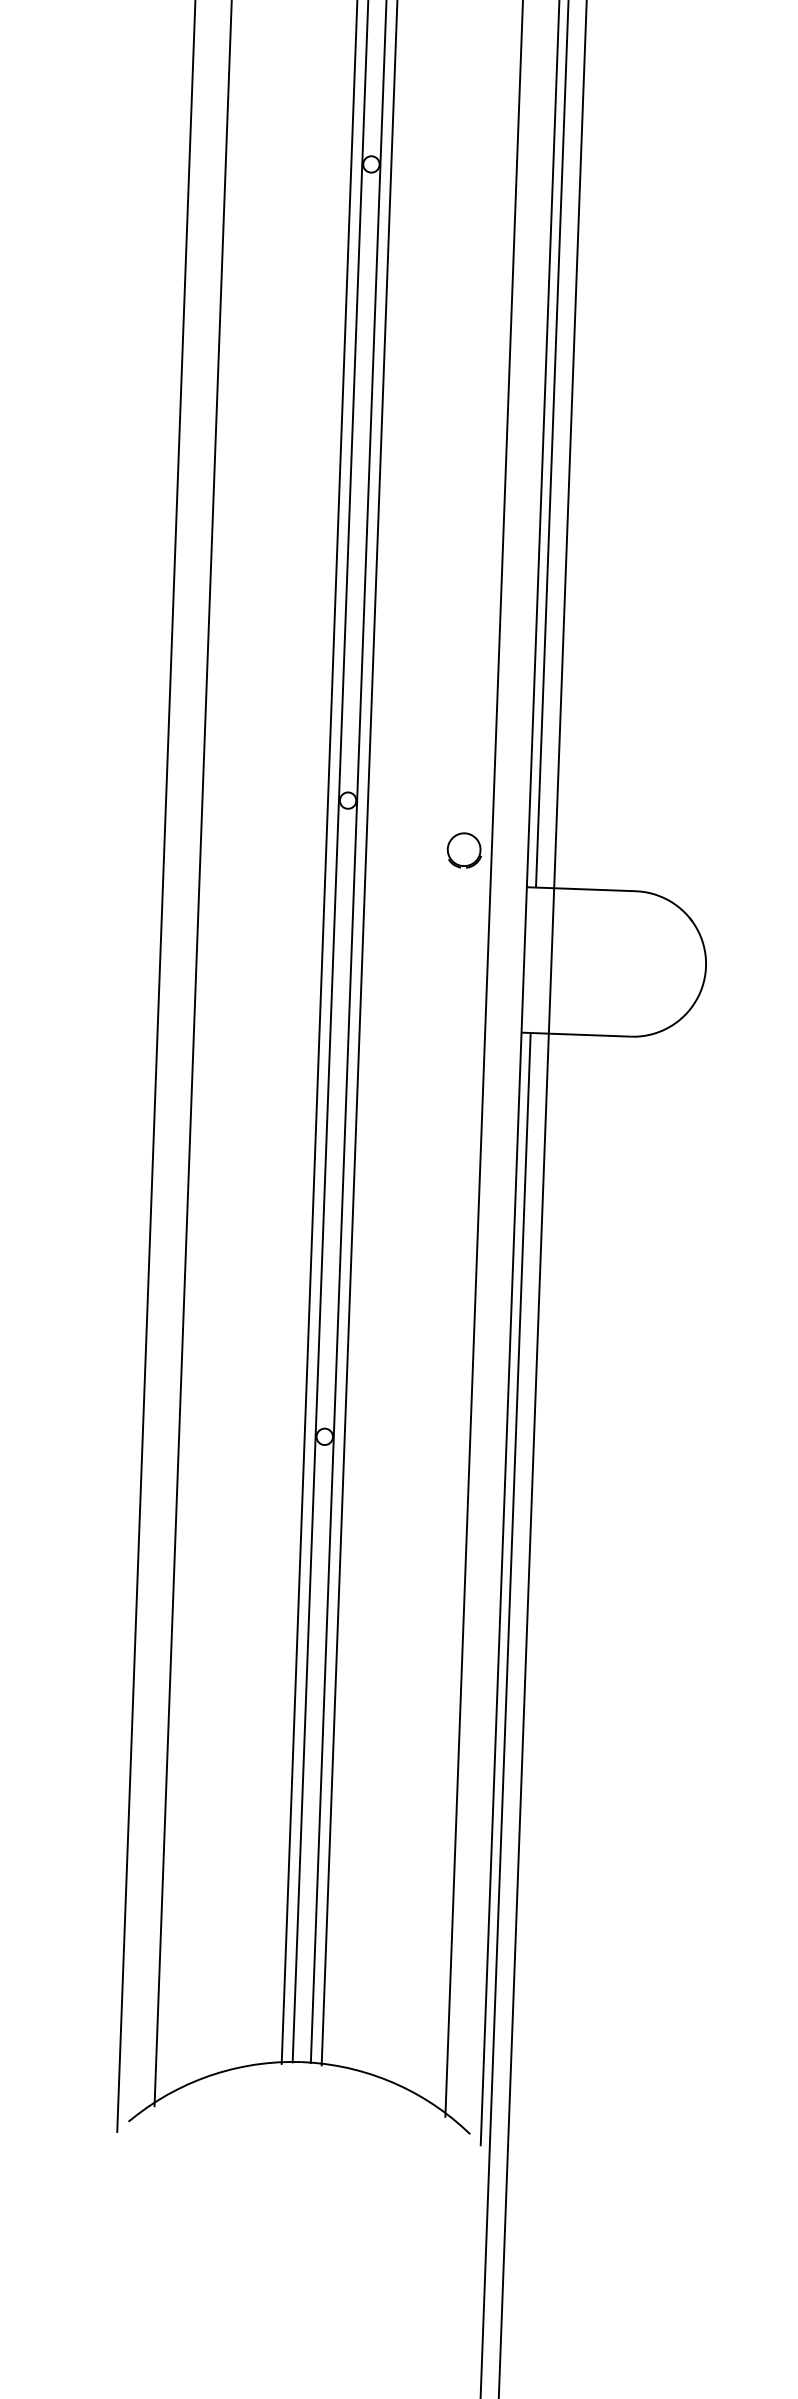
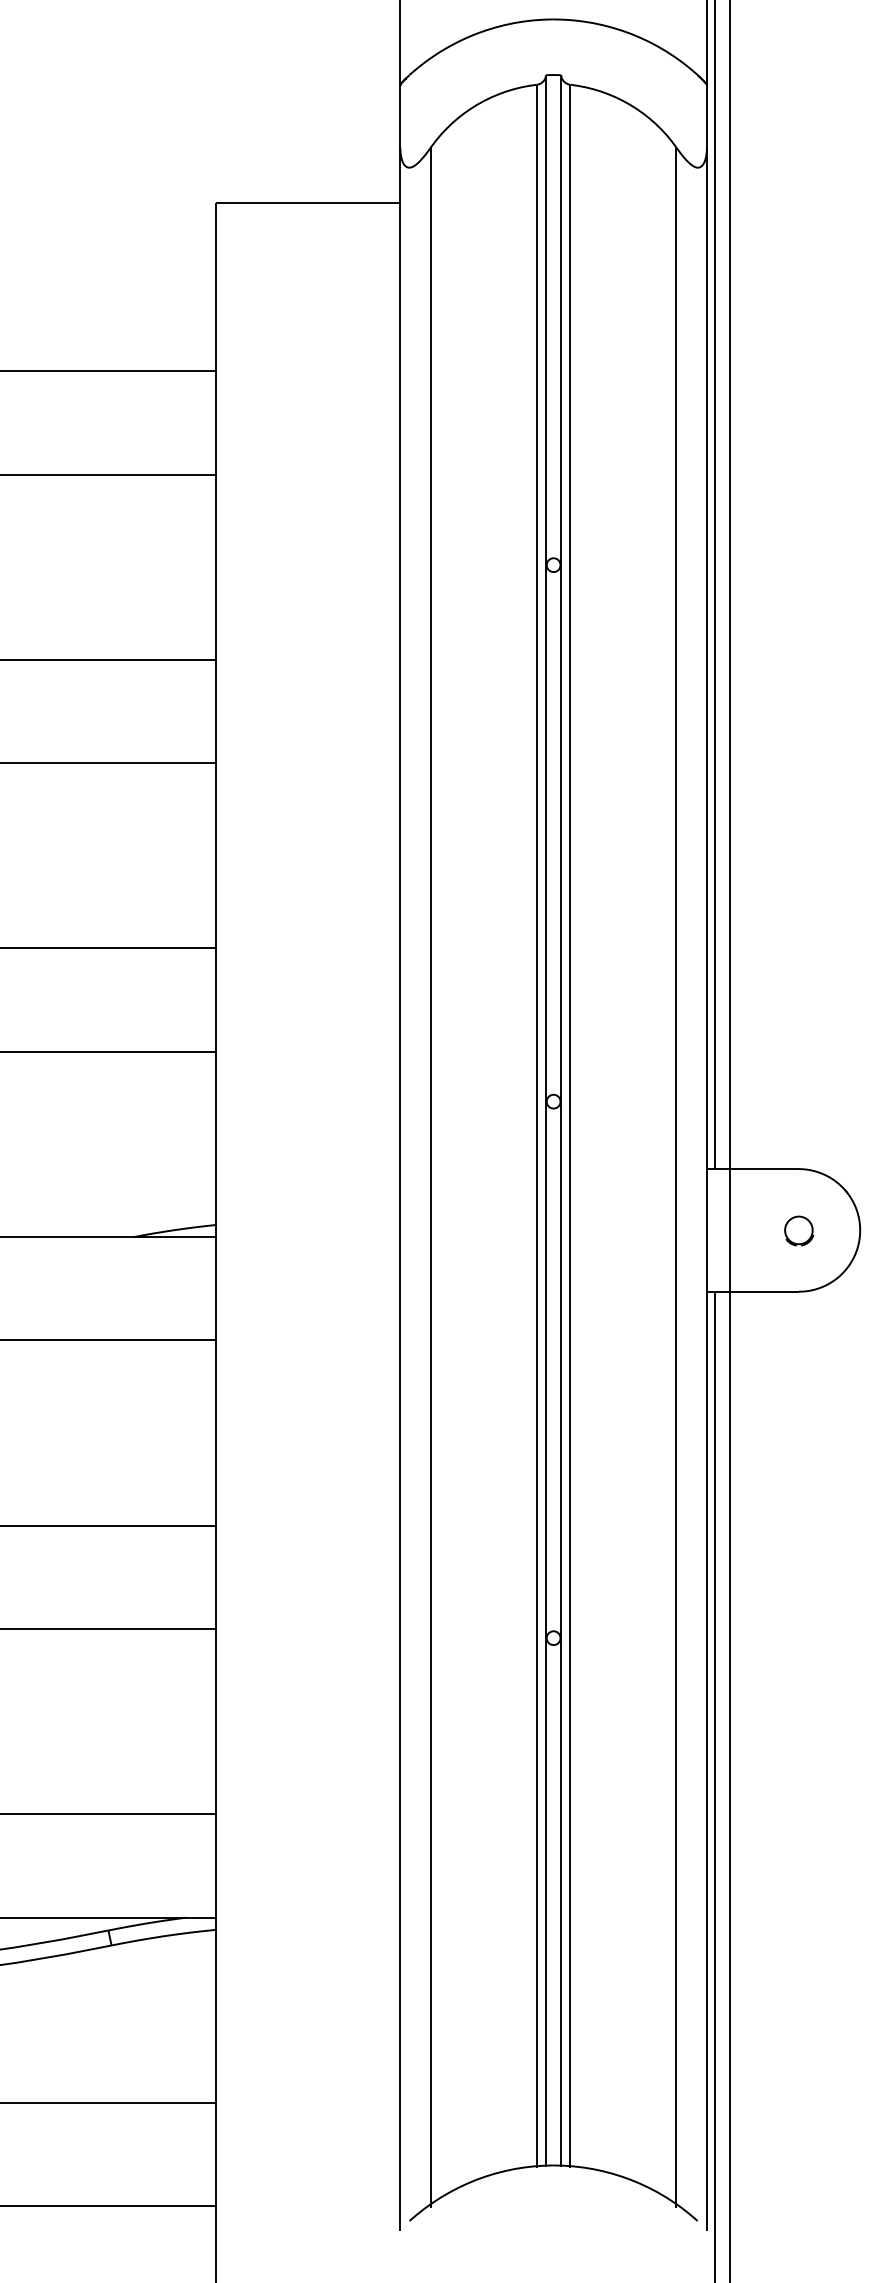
part: (464, 849) -> (799, 1230), moved

